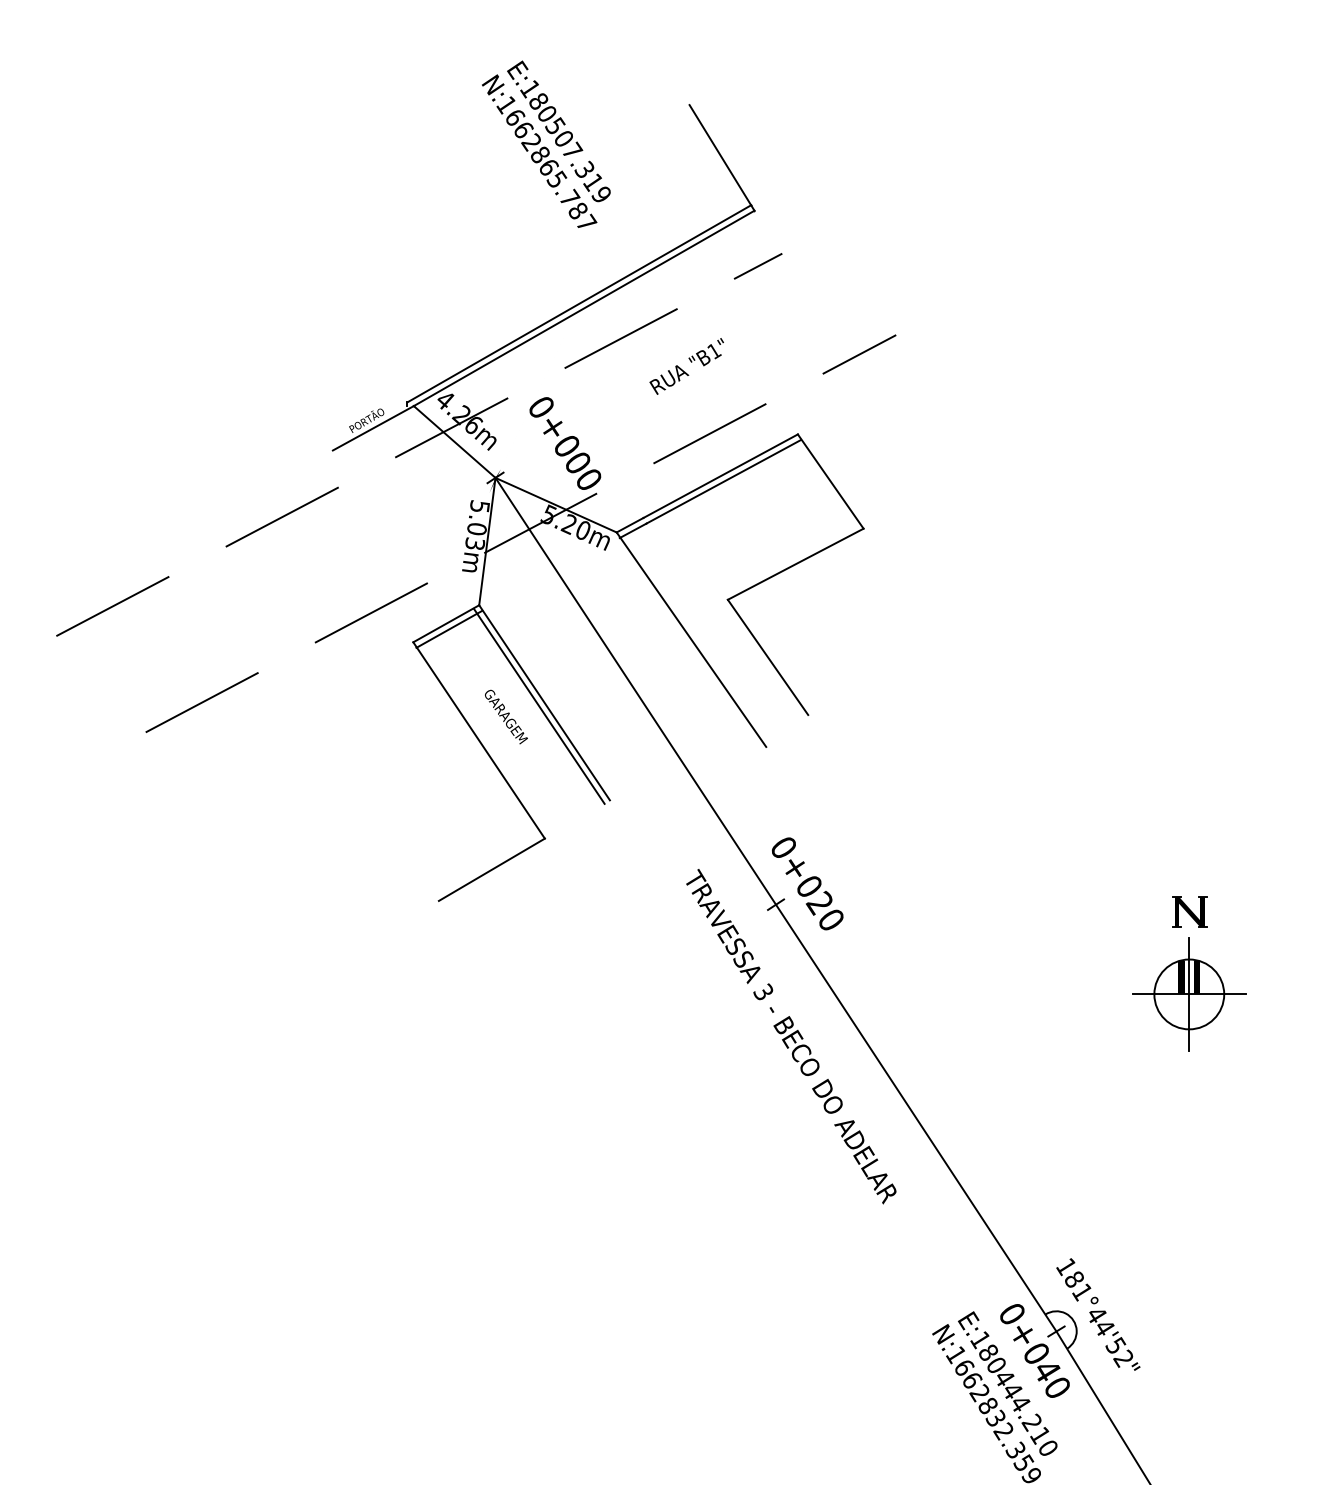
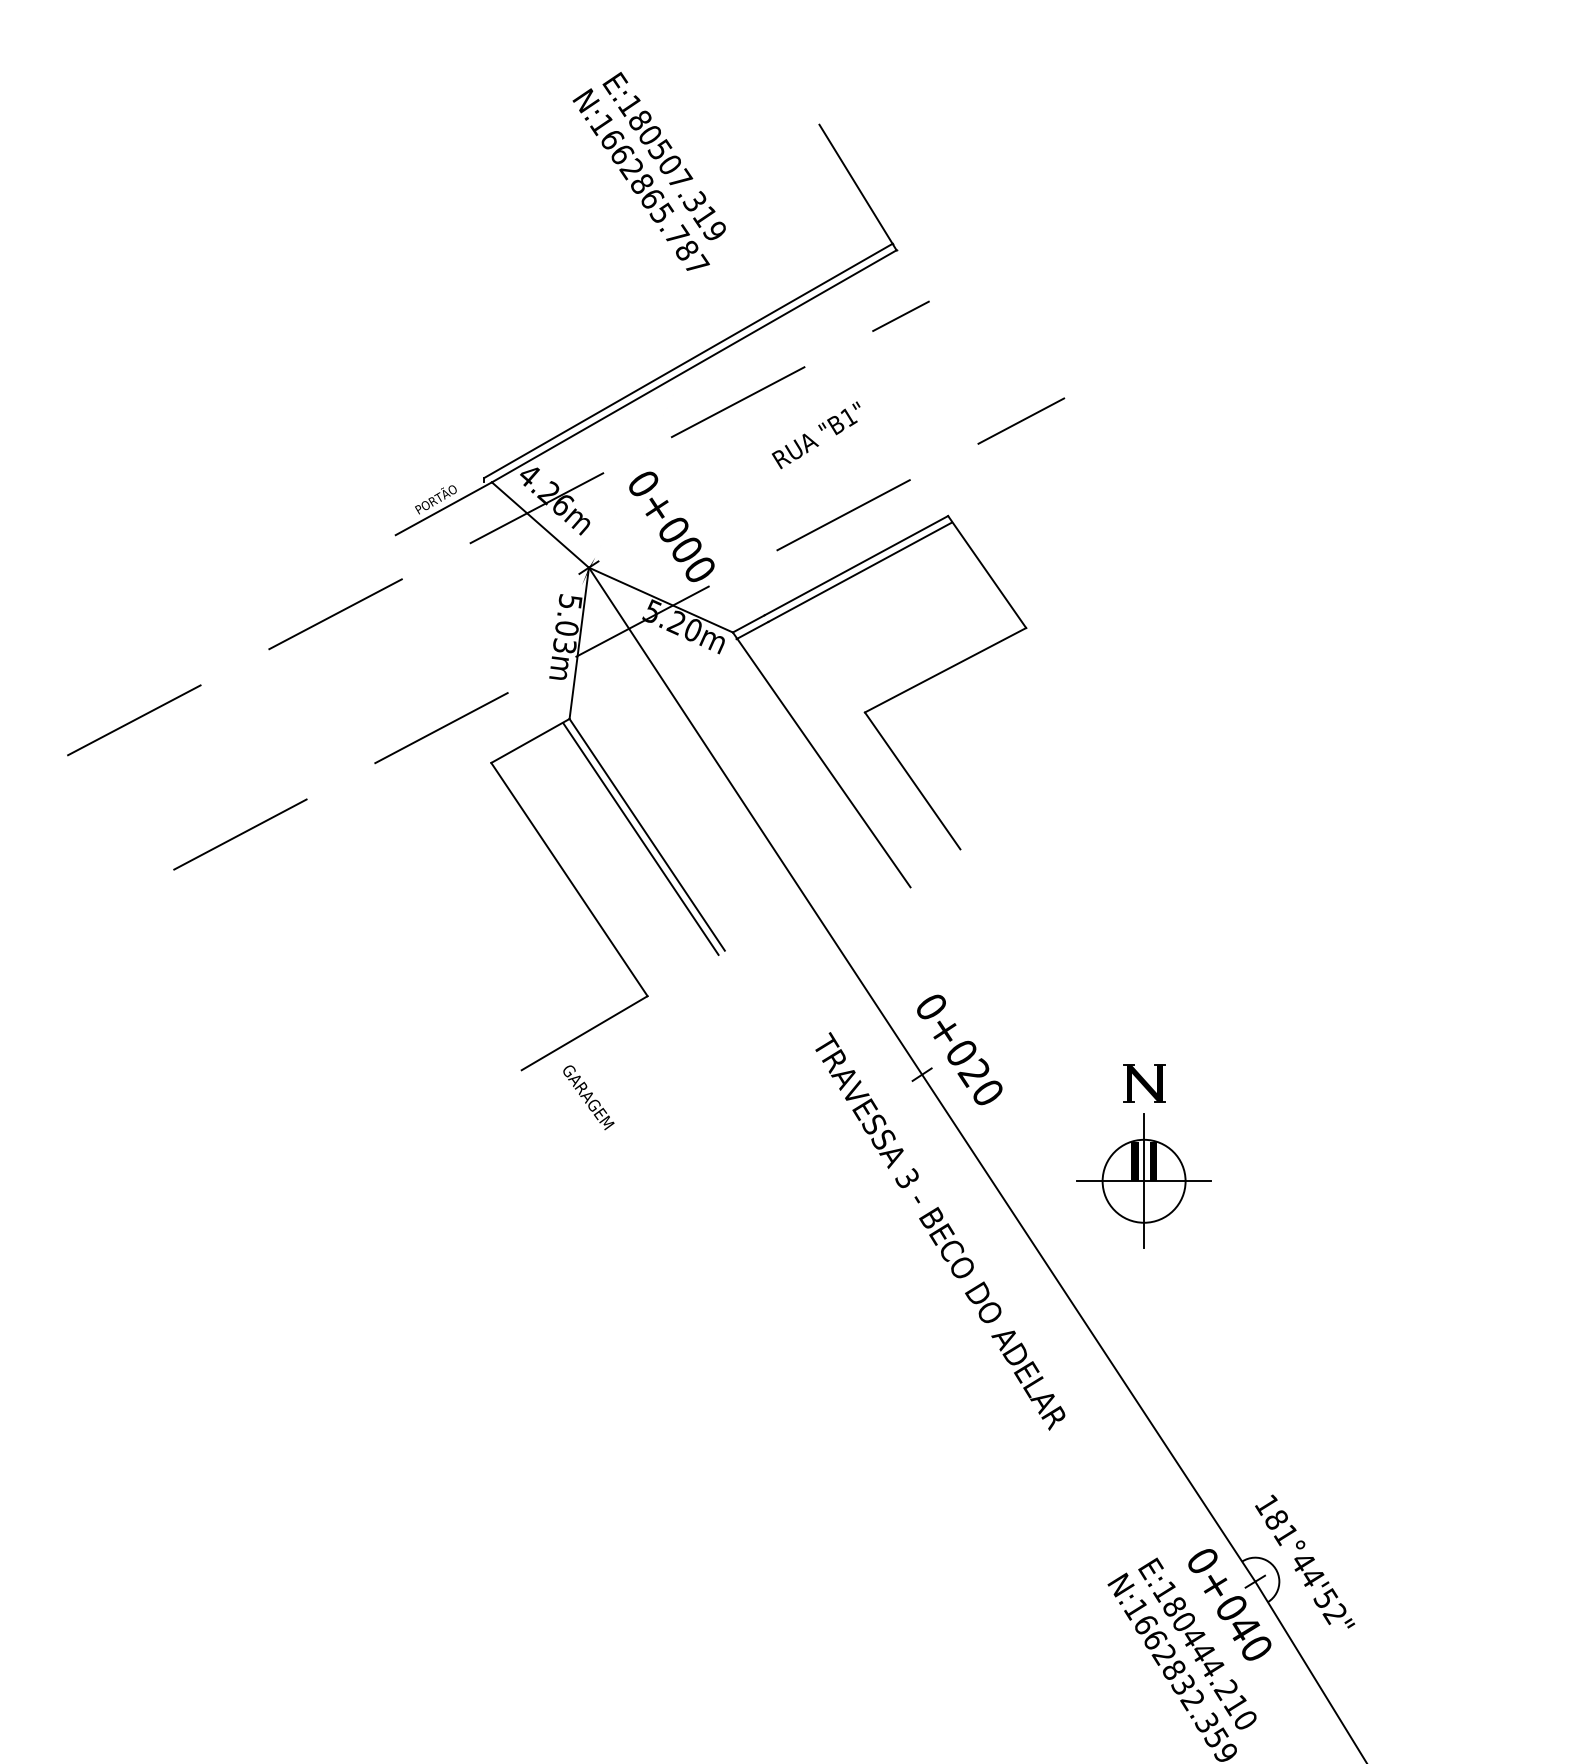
line: (449, 629) -> (534, 747), removed
text: (506, 716) -> (588, 1097), moved
part: (1188, 973) -> (1143, 1156), moved

